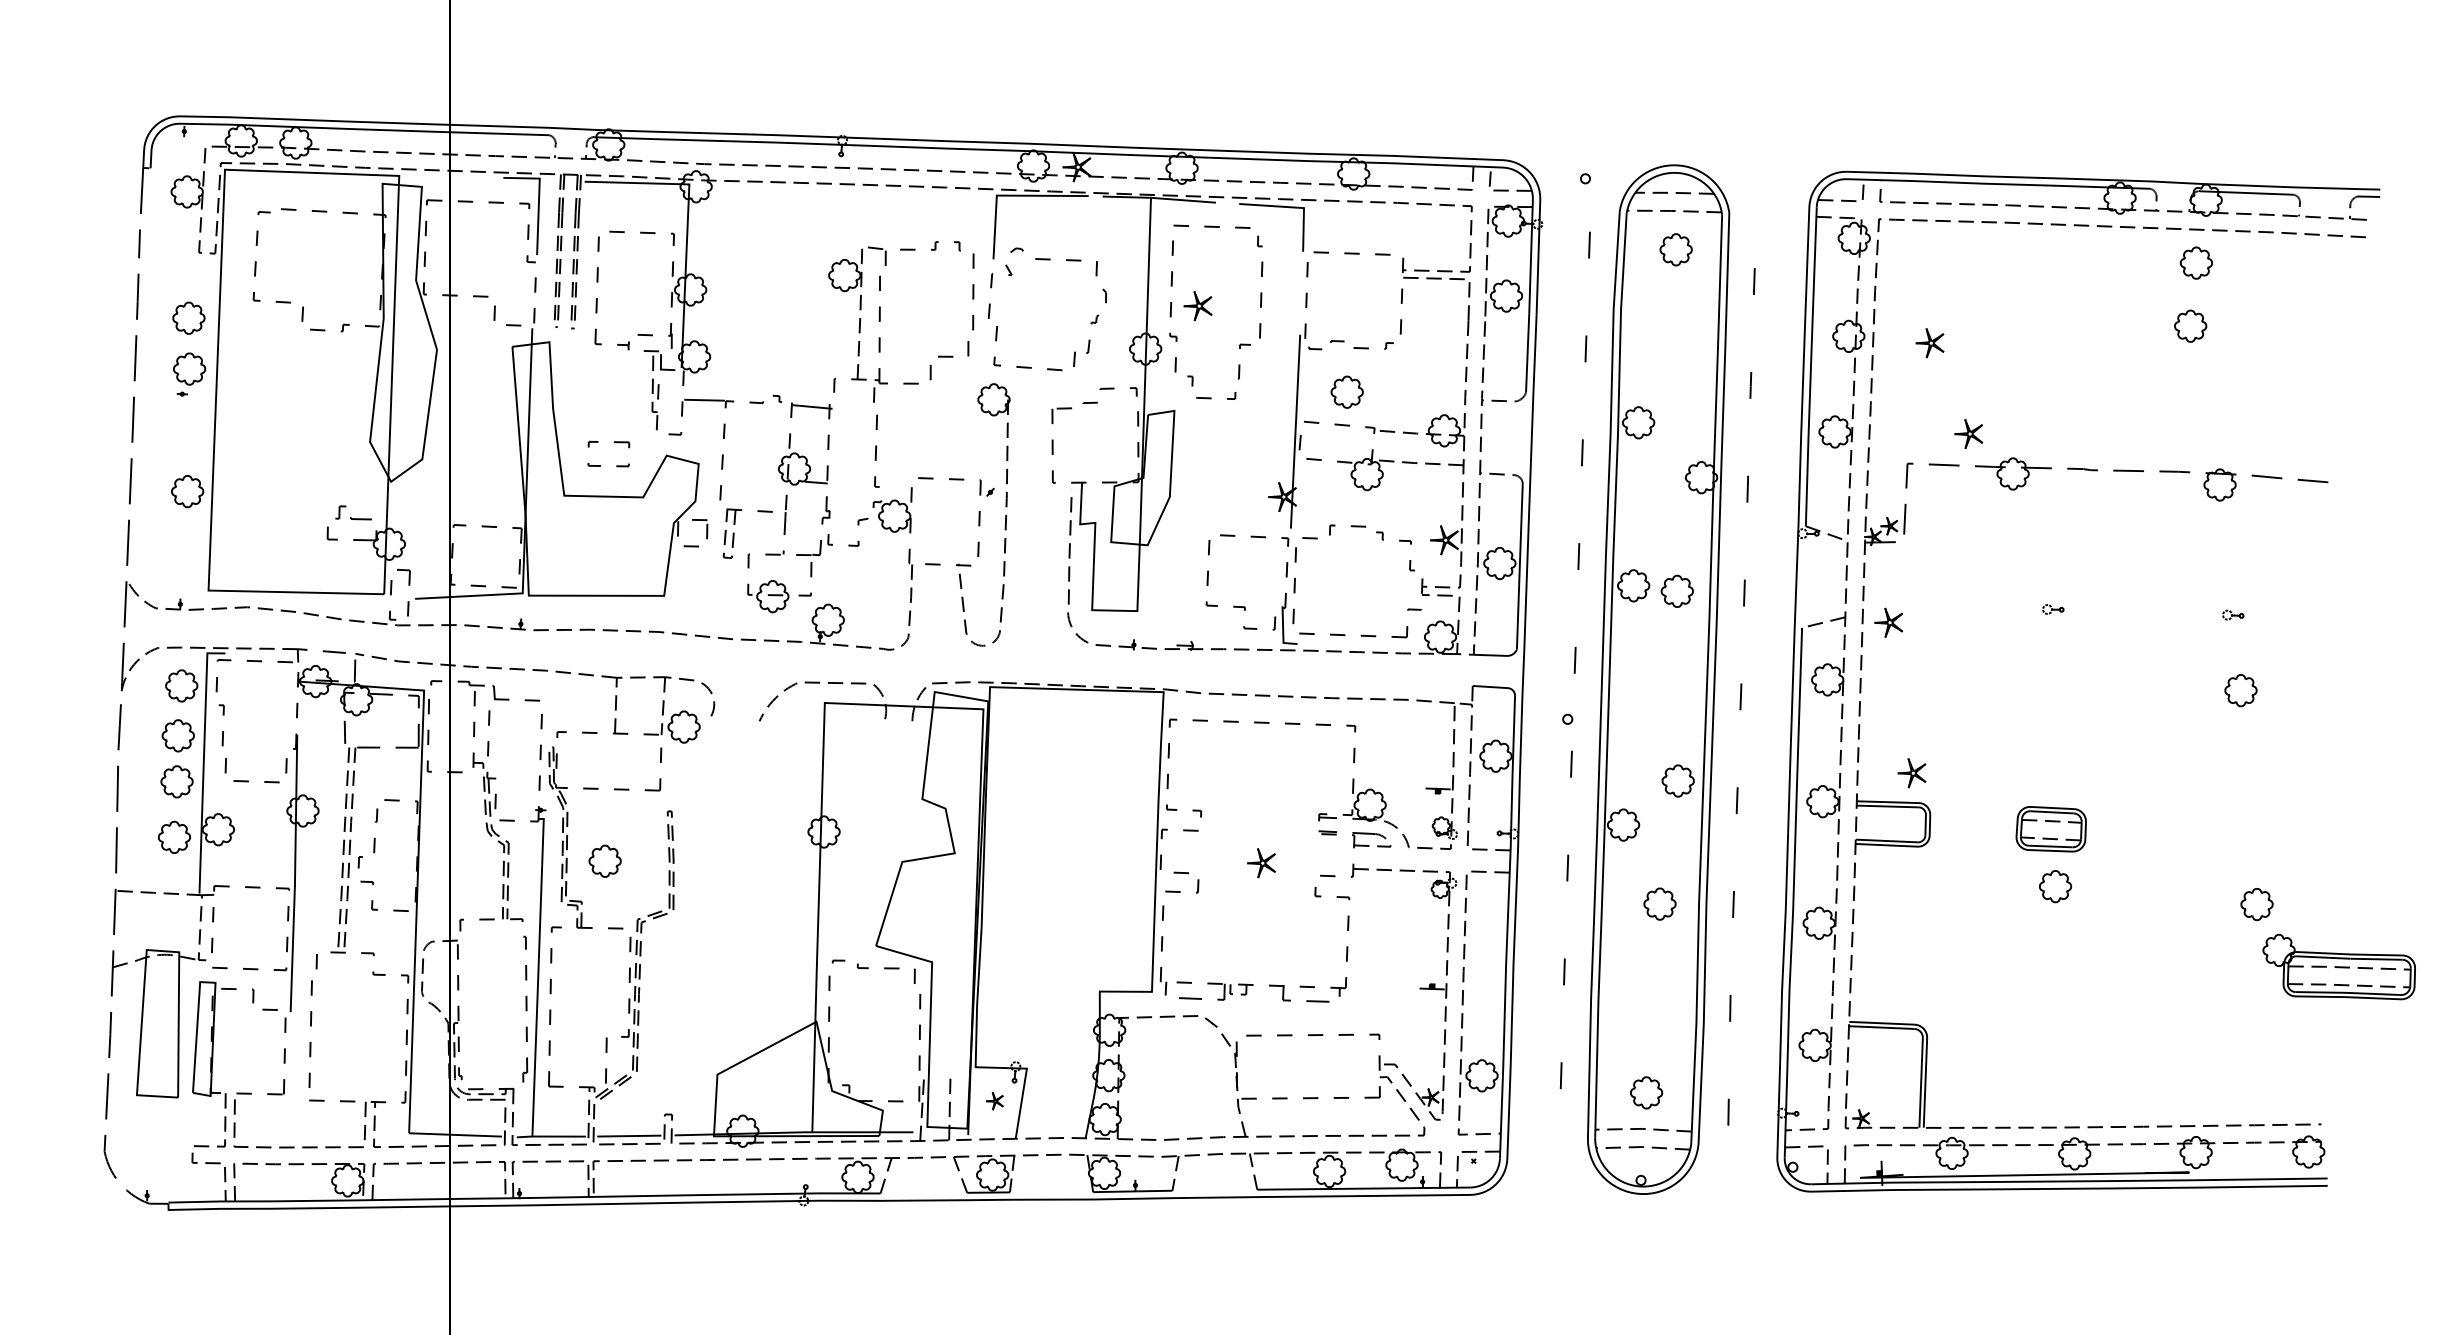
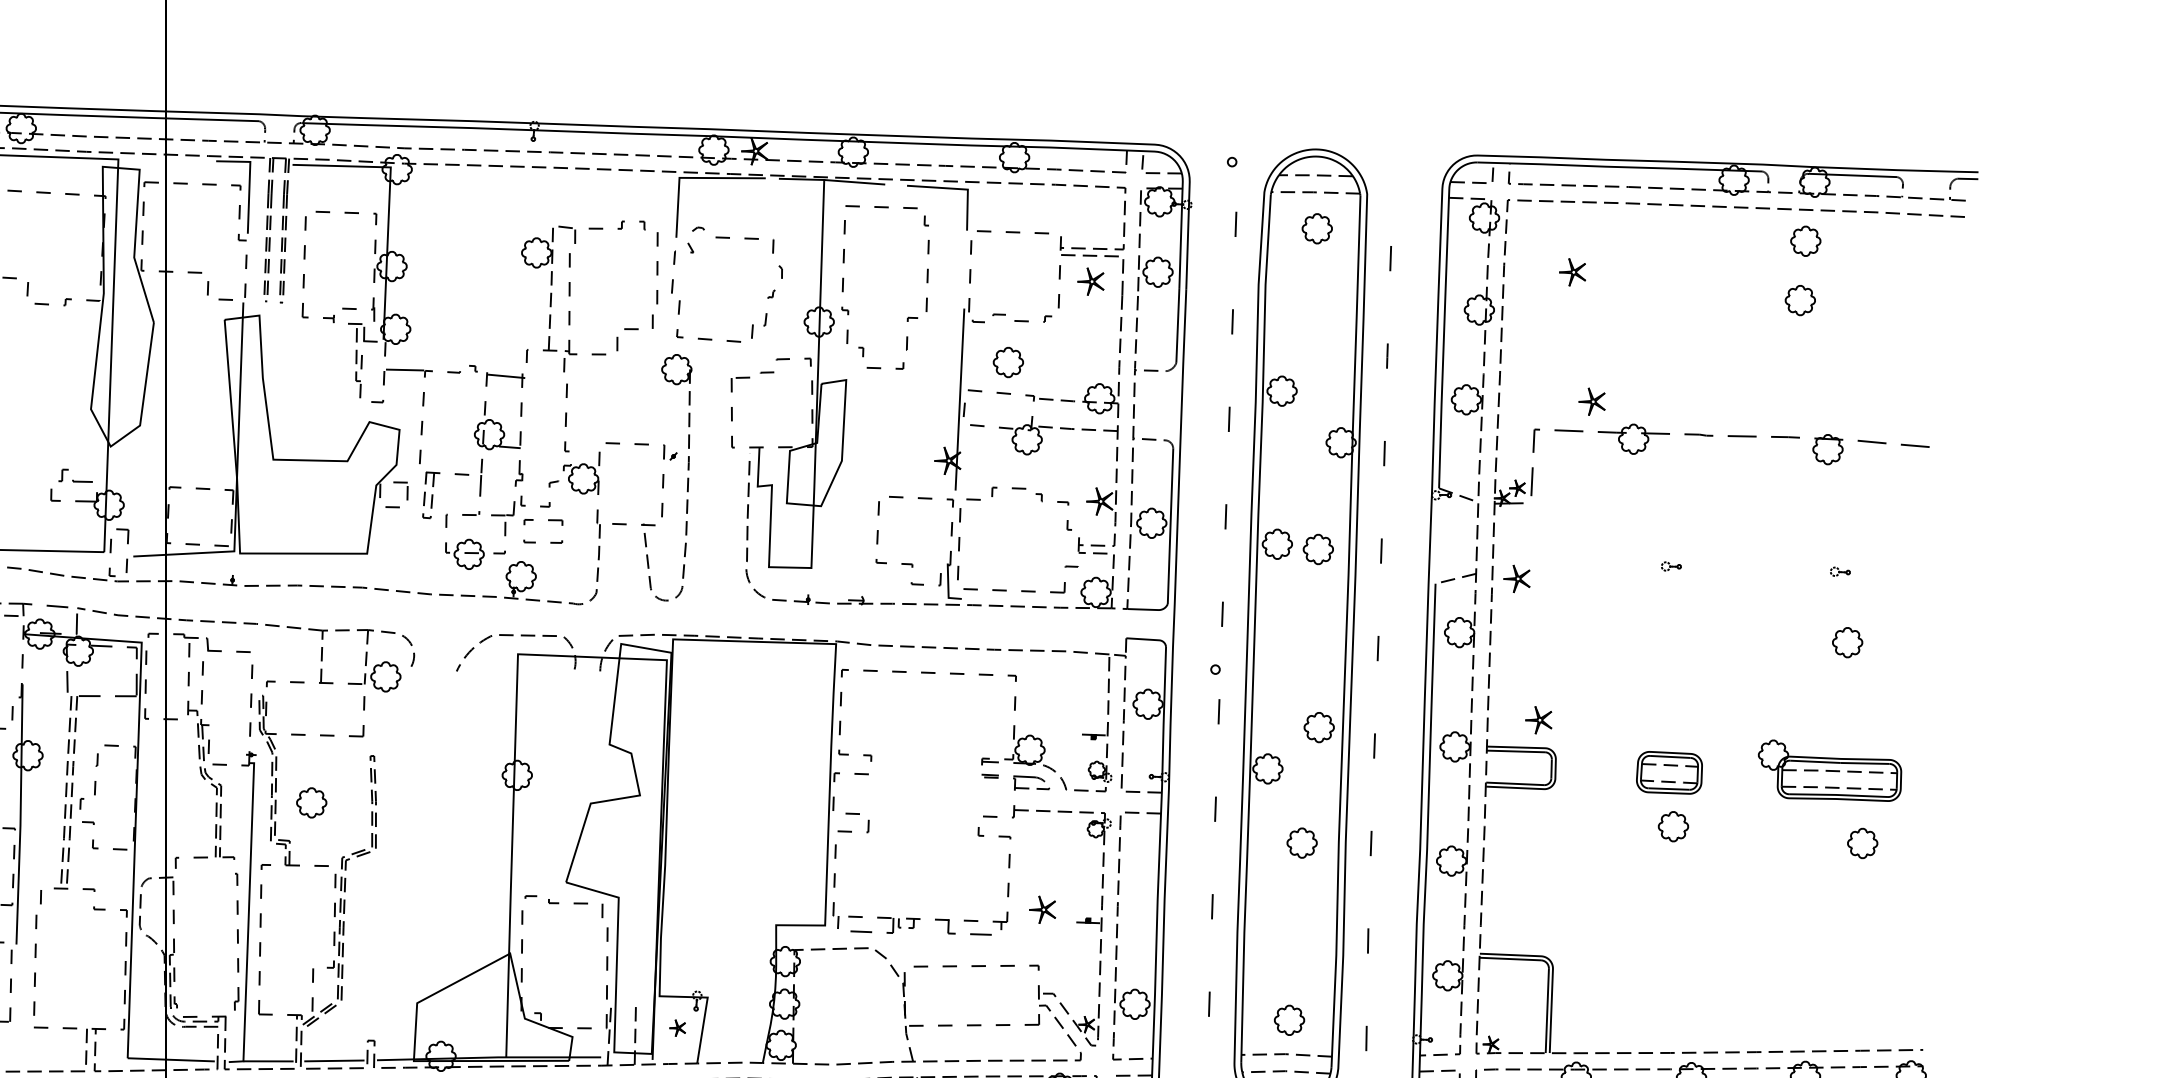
part: (1197, 306) -> (1090, 282), moved
part: (1929, 343) -> (1572, 272), moved
part: (614, 443) -> (548, 521), moved
part: (1261, 863) -> (1042, 910), moved
part: (2338, 966) -> (1829, 770), moved

